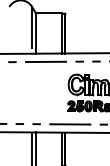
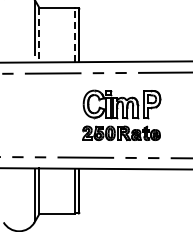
line: (61, 32) -> (74, 34), solid -> dashed
line: (35, 33) -> (39, 35), solid -> dashed

